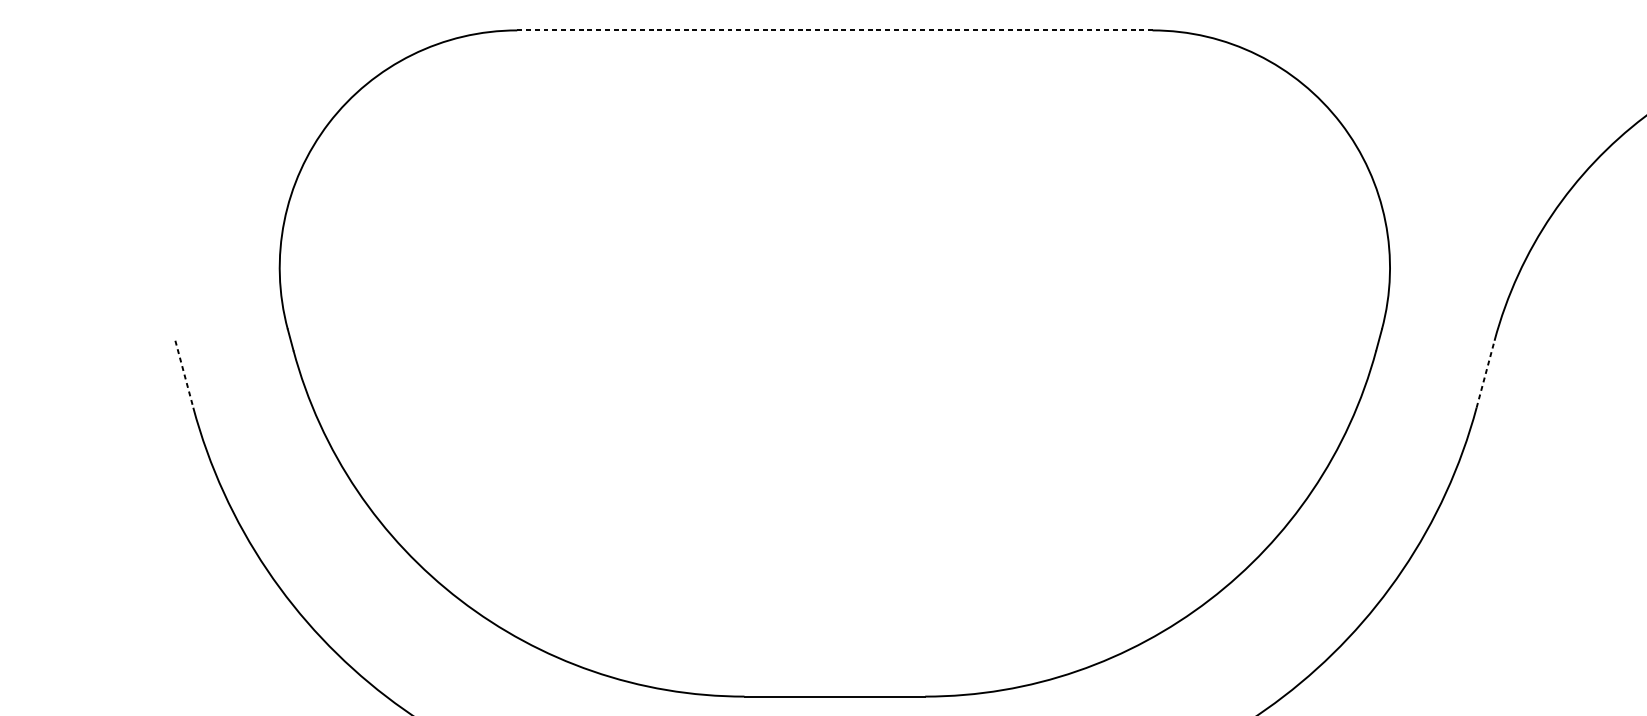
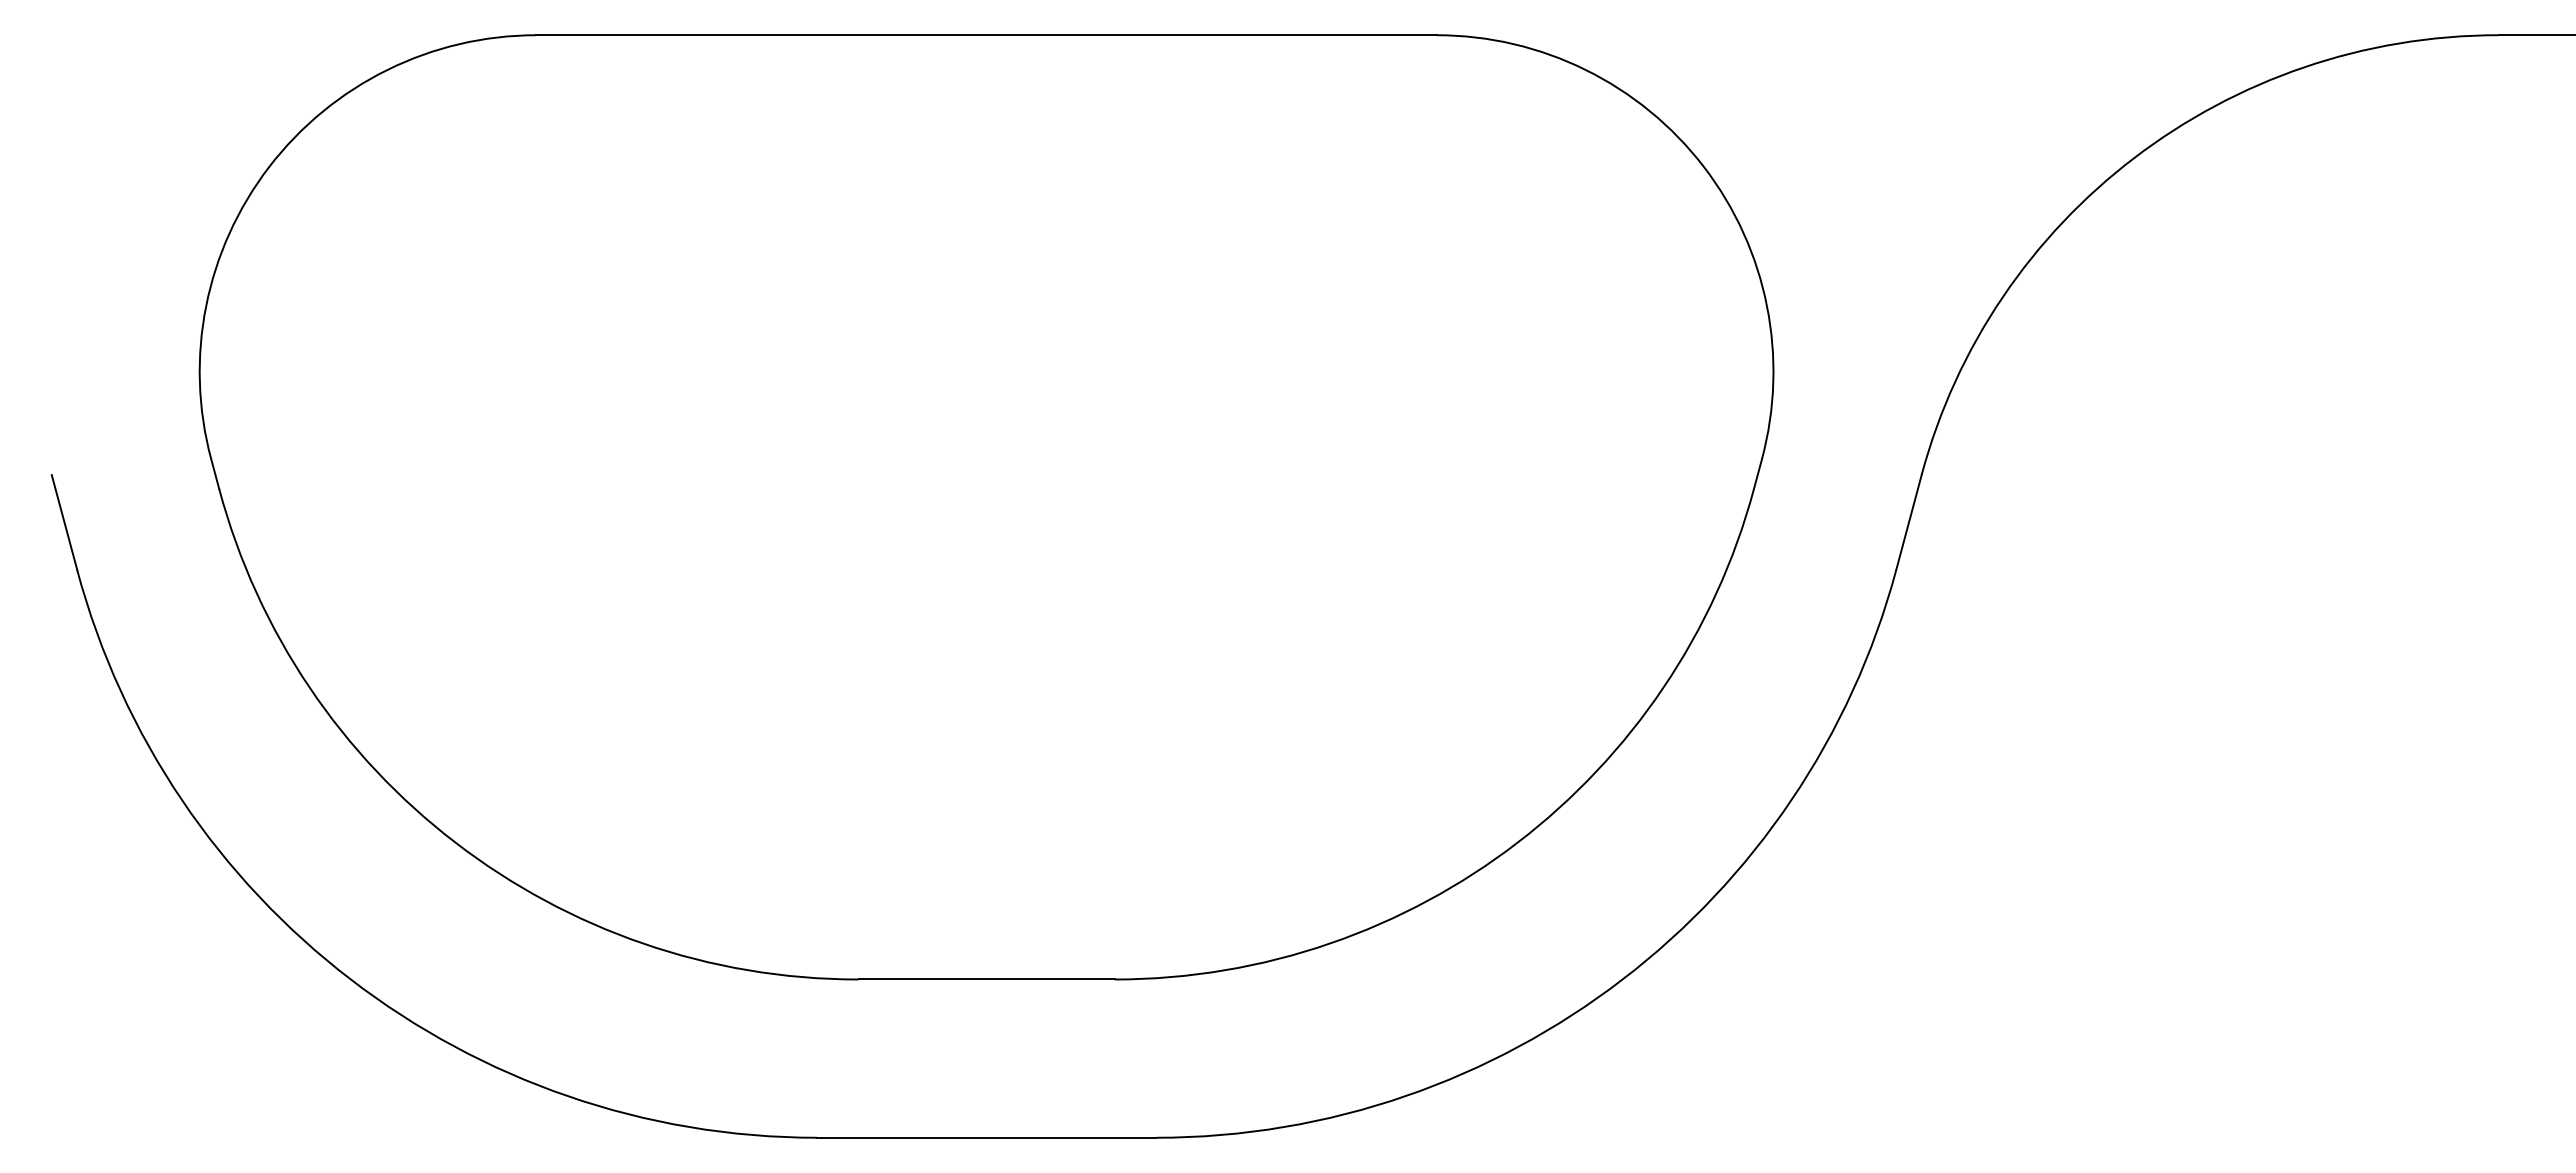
line: (835, 30) -> (987, 35), dashed -> solid
line: (184, 374) -> (64, 523), dashed -> solid
line: (1485, 374) -> (1909, 522), dashed -> solid

